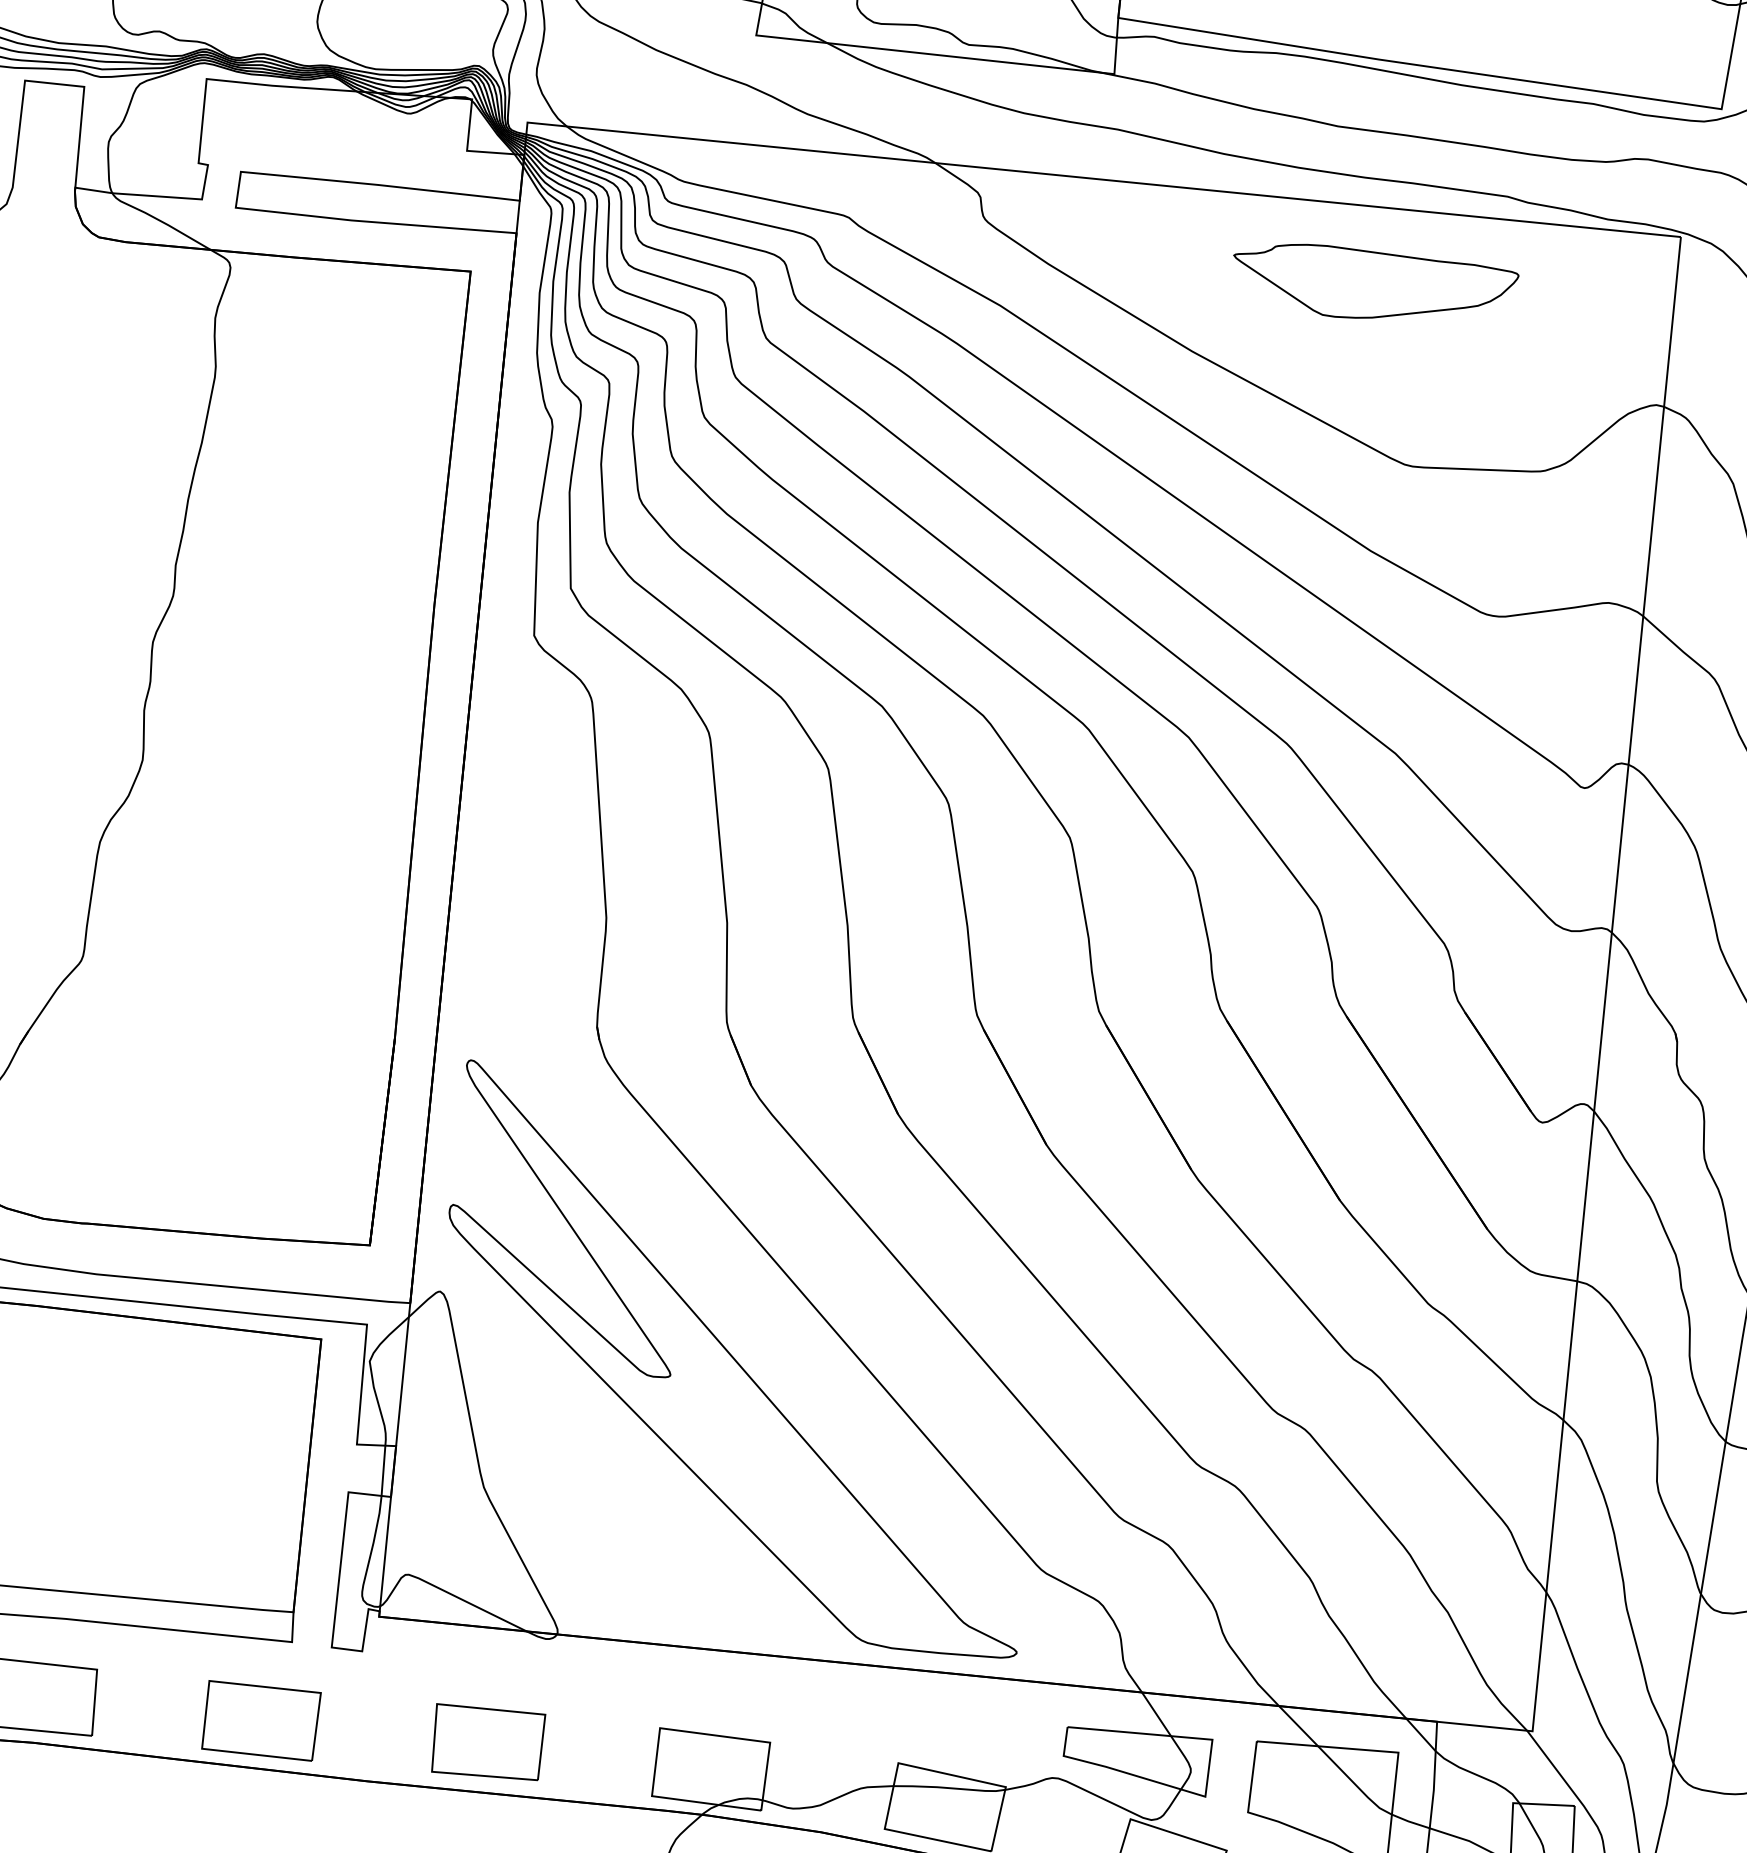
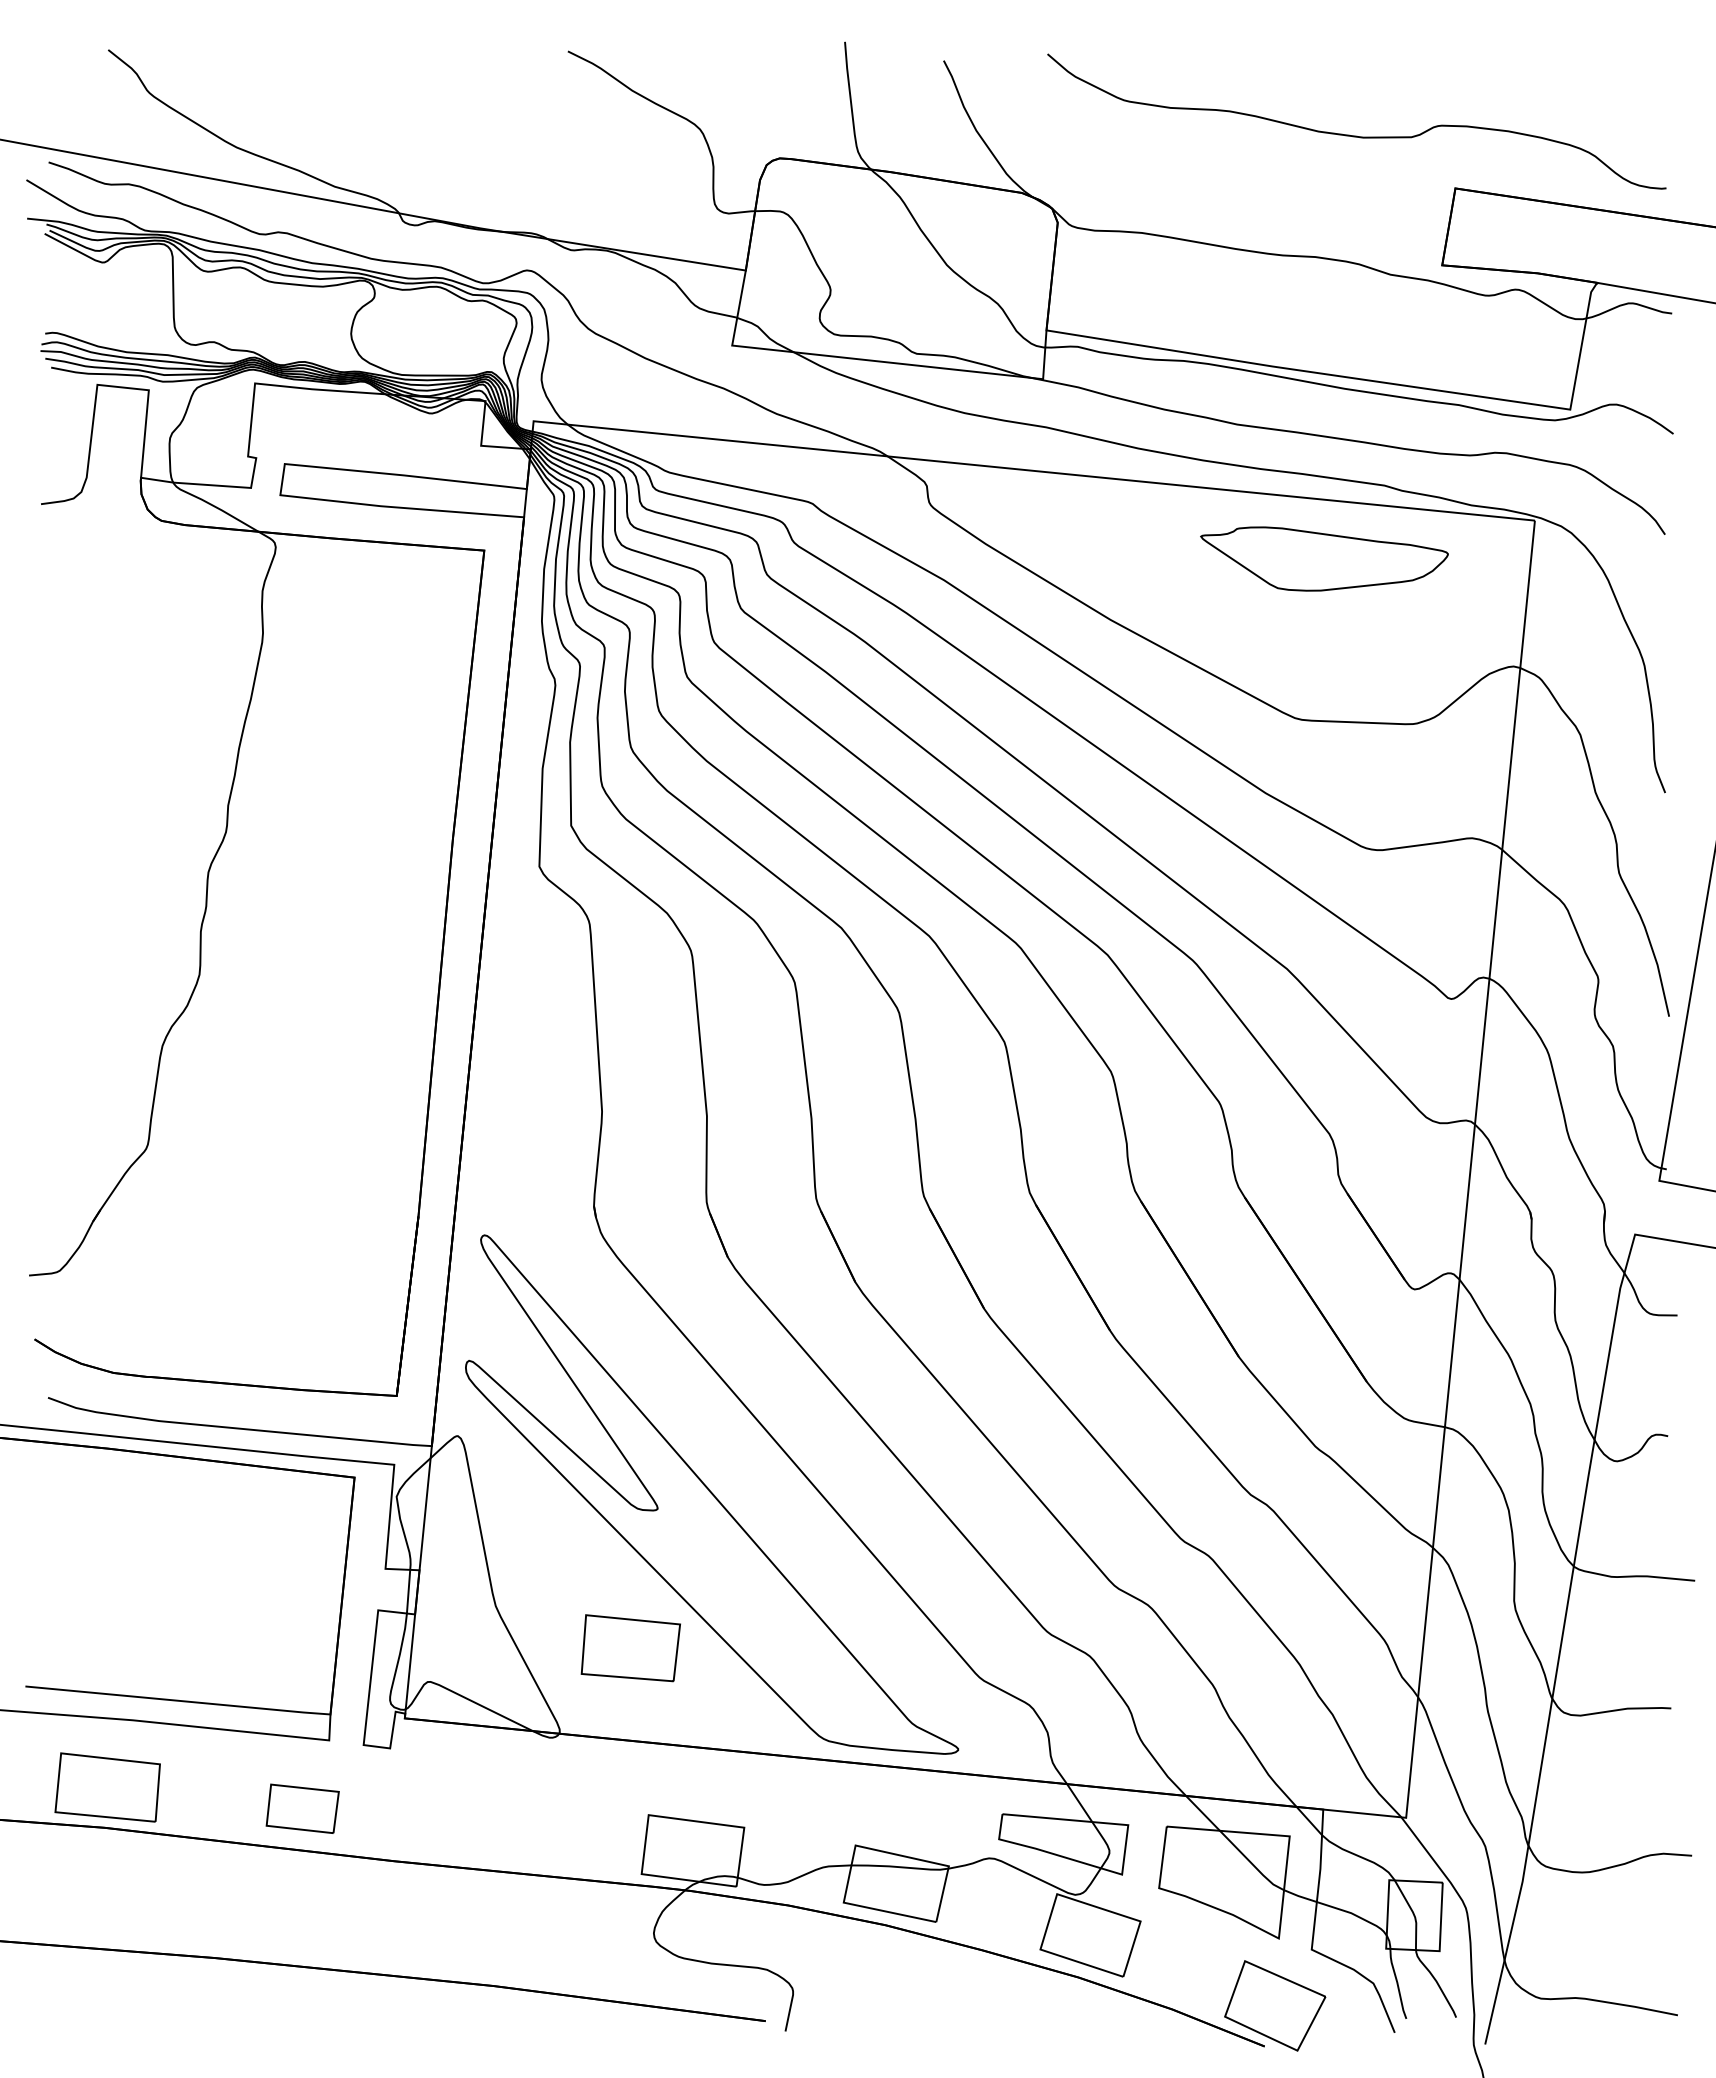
part: (1376, 280) -> (1324, 558), moved
part: (261, 1720) -> (302, 1808), size x0.7
part: (488, 1742) -> (630, 1648), moved

